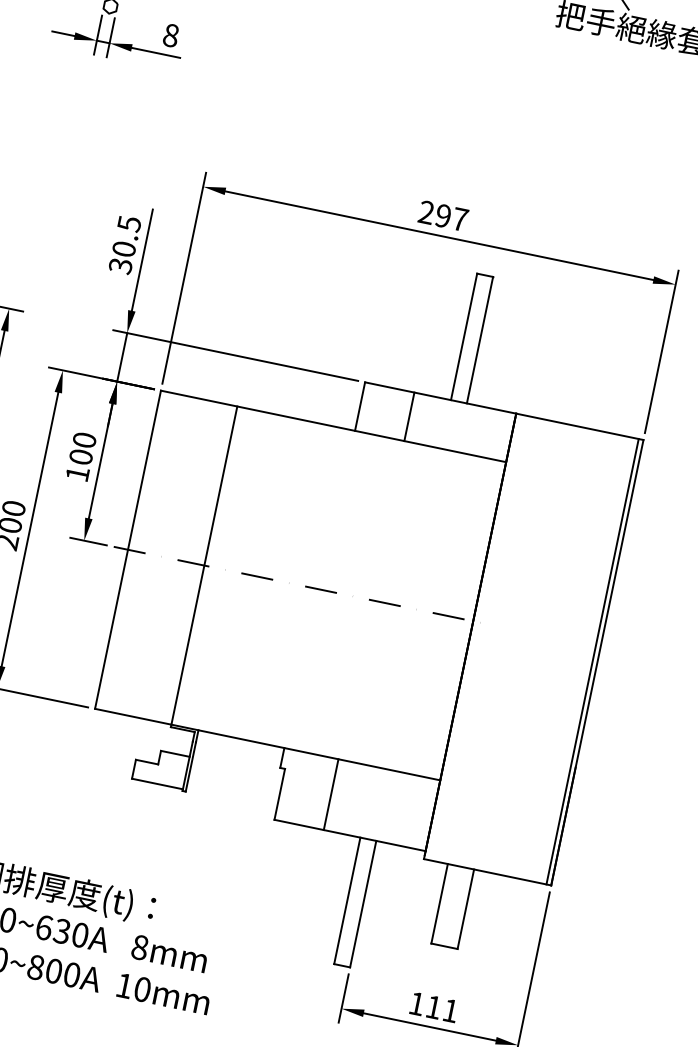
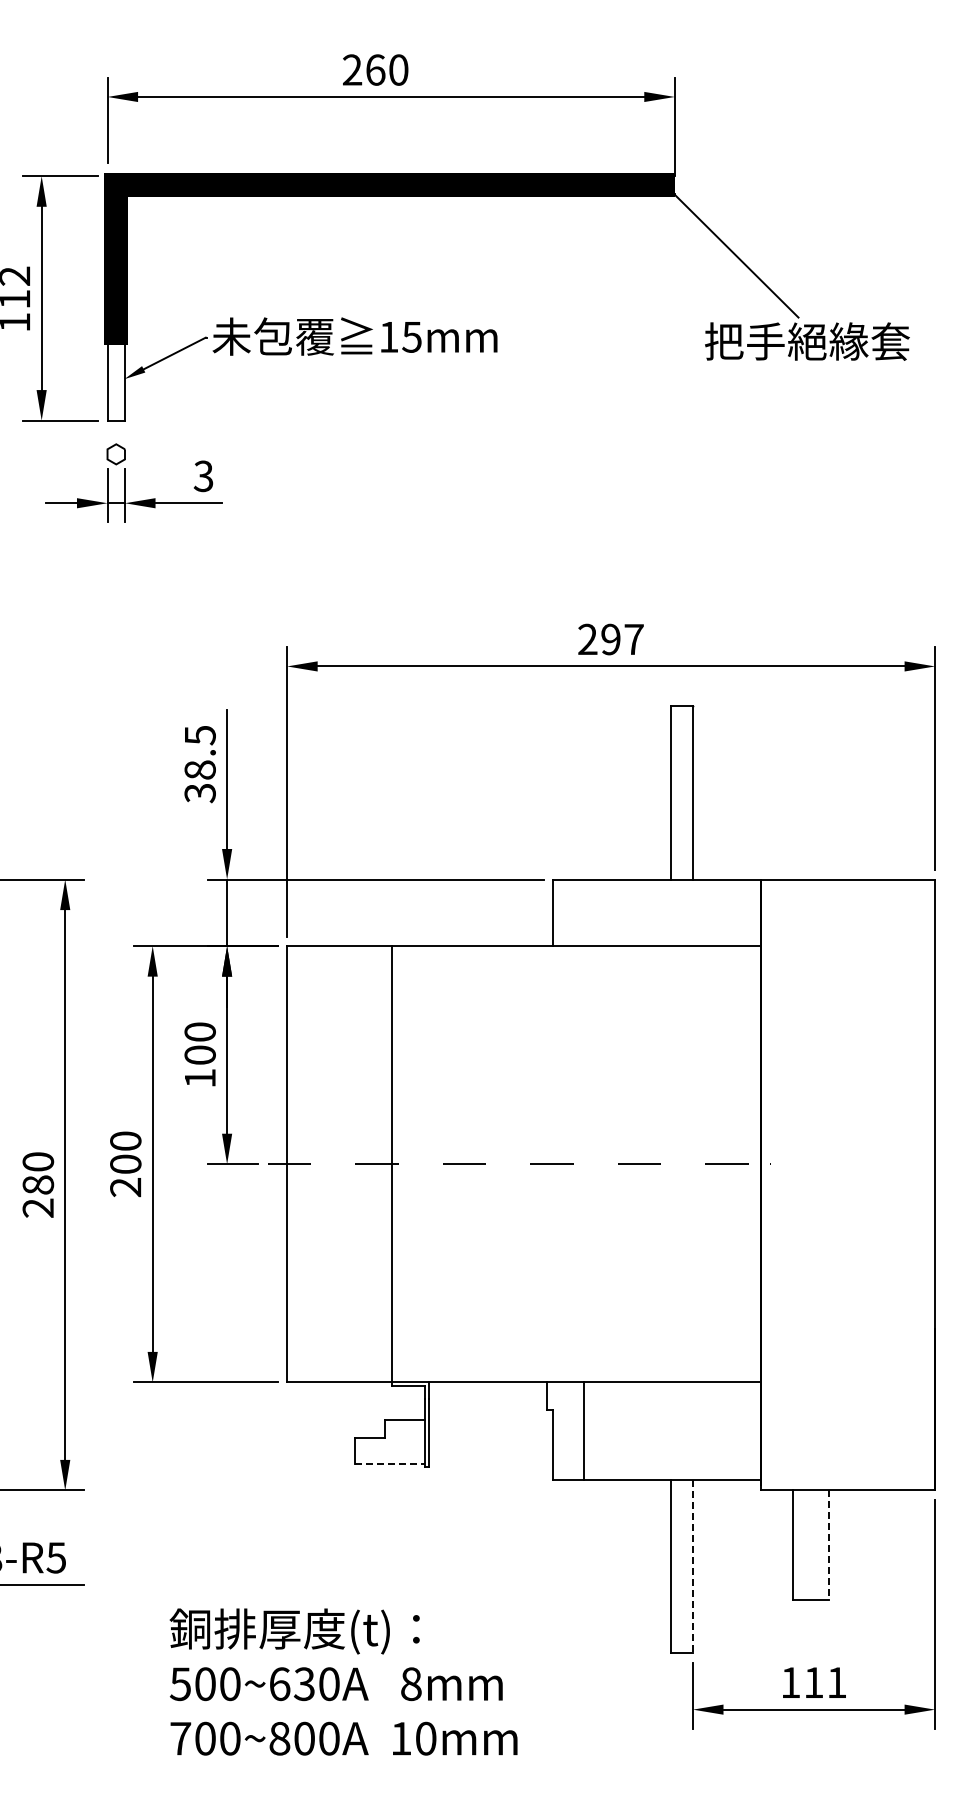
text: (171, 34) -> (203, 475), 8 -> 3
text: (123, 248) -> (199, 769), 30.5 -> 38.5
line: (409, 416) -> (620, 912), removed
line: (592, 661) -> (928, 1184), removed
line: (157, 784) -> (389, 1464), solid -> dashed
line: (330, 794) -> (583, 1430), moved
line: (362, 904) -> (692, 1566), solid -> dashed
line: (465, 909) -> (829, 1545), solid -> dashed

